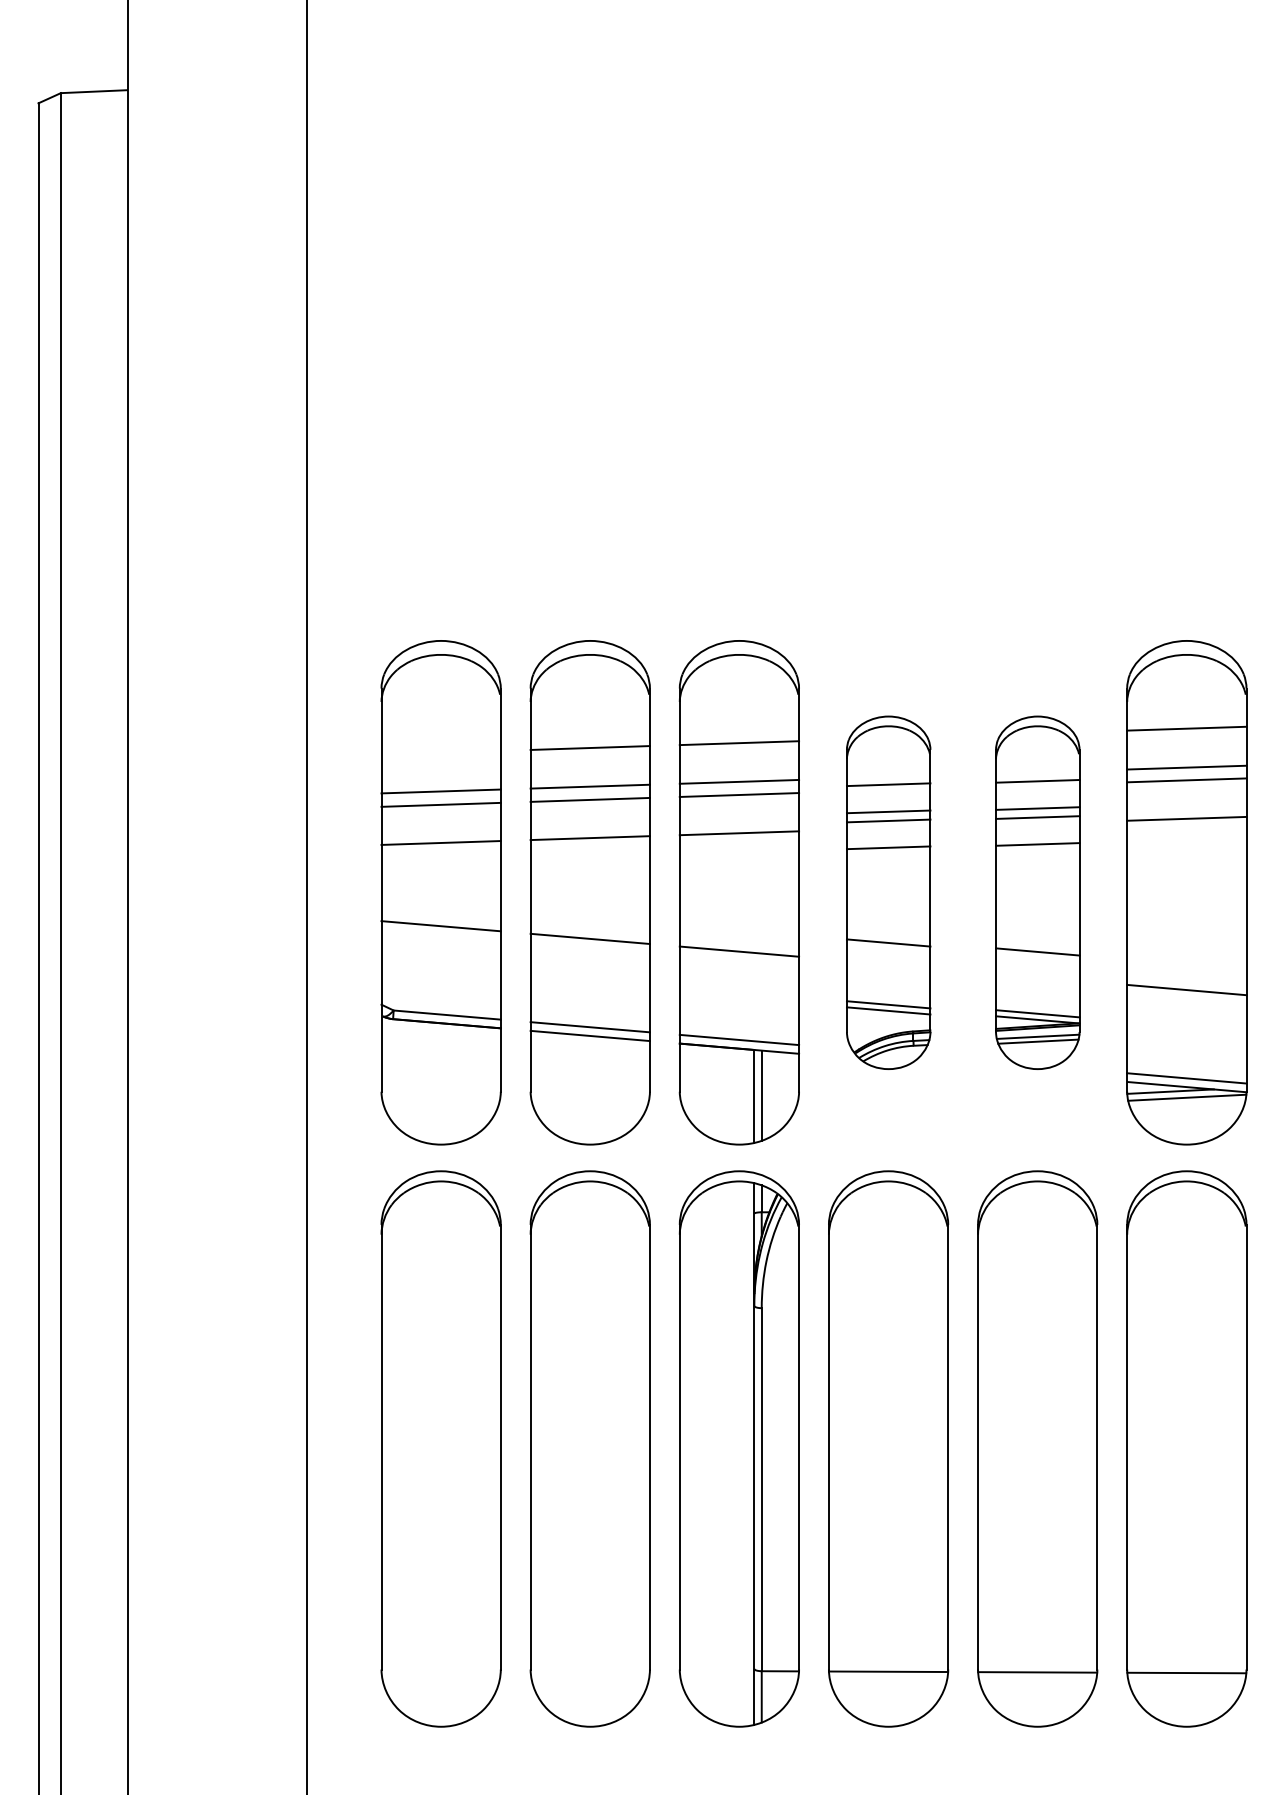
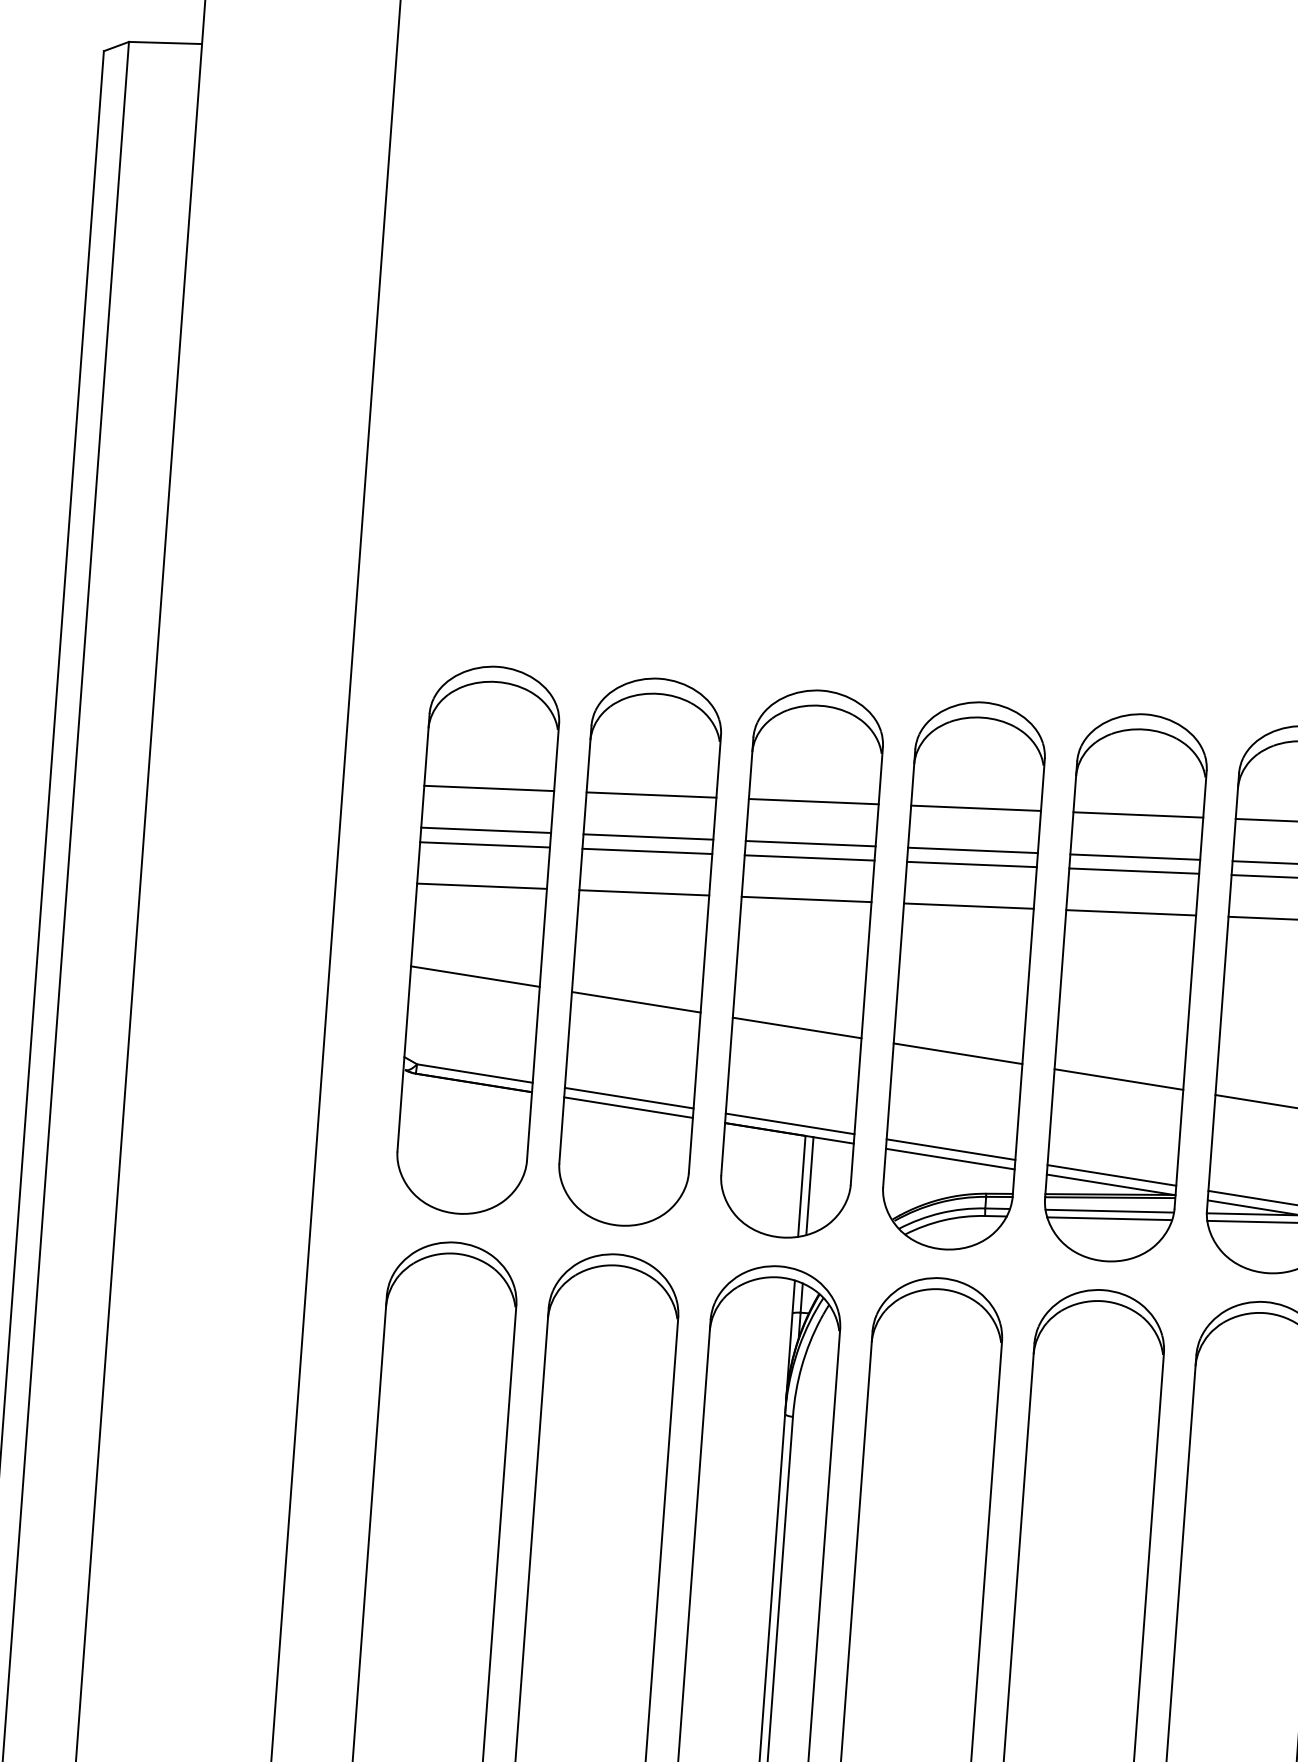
line: (440, 752) -> (488, 787), added
part: (888, 892) -> (963, 975), size x1.43
part: (1037, 892) -> (1125, 987), size x1.43

